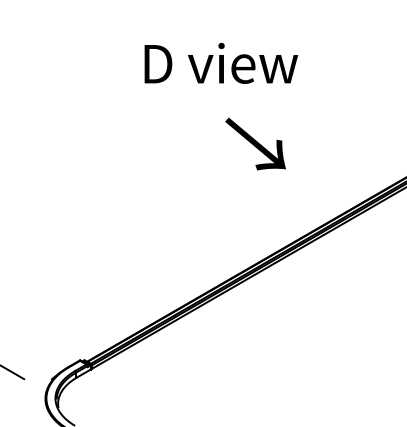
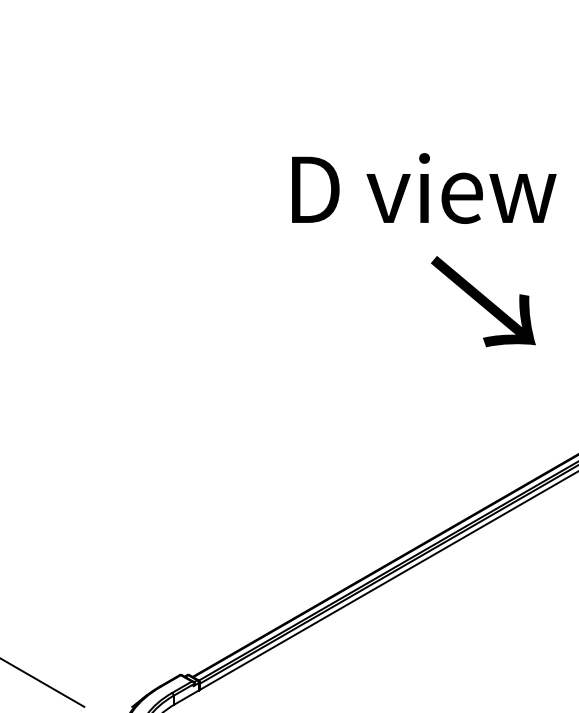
text: (221, 62) -> (424, 186), moved

